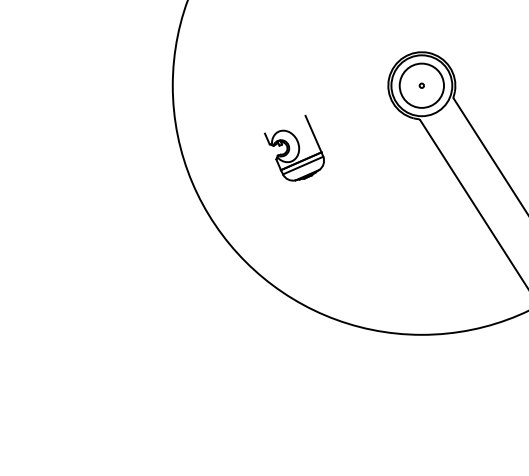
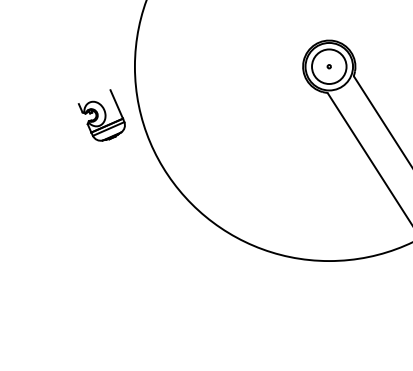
part: (293, 148) -> (101, 115), moved

